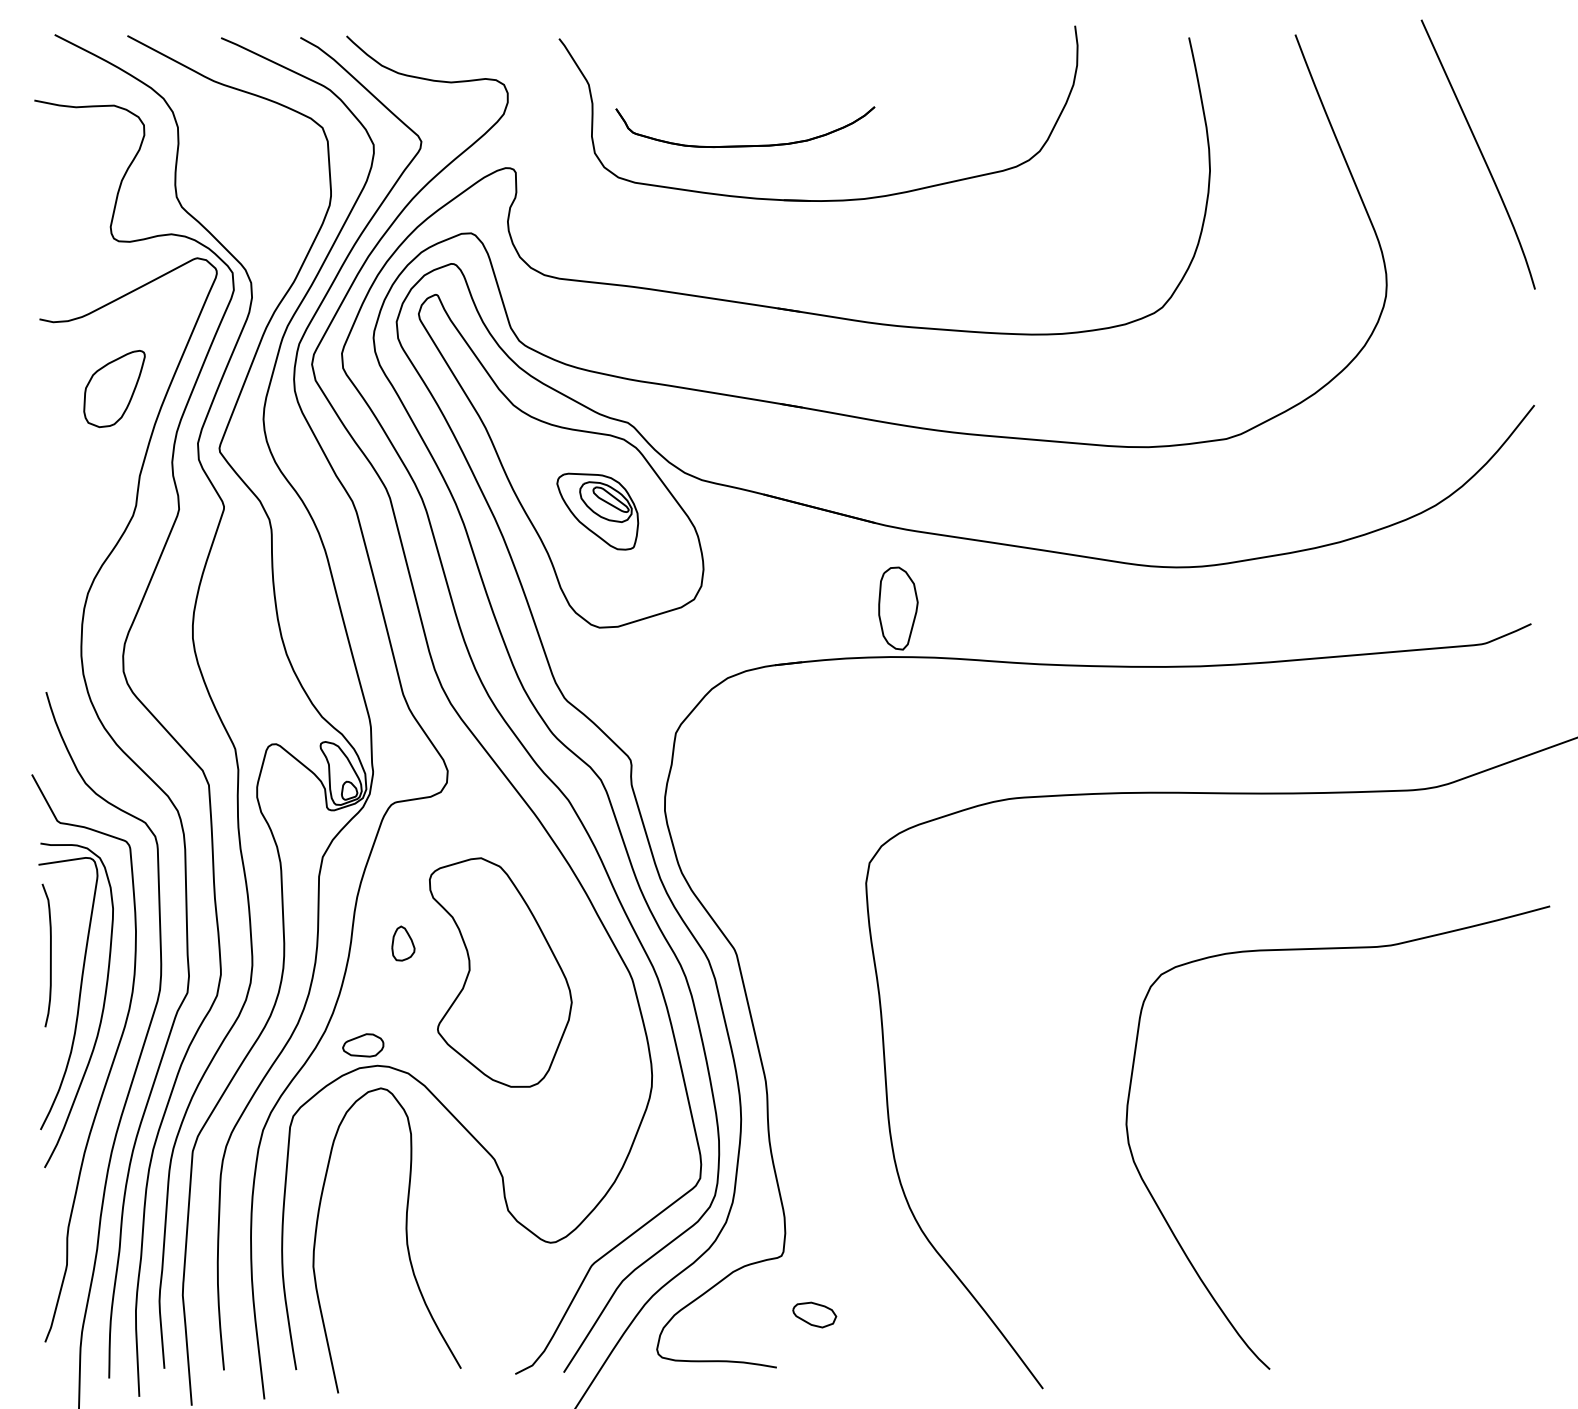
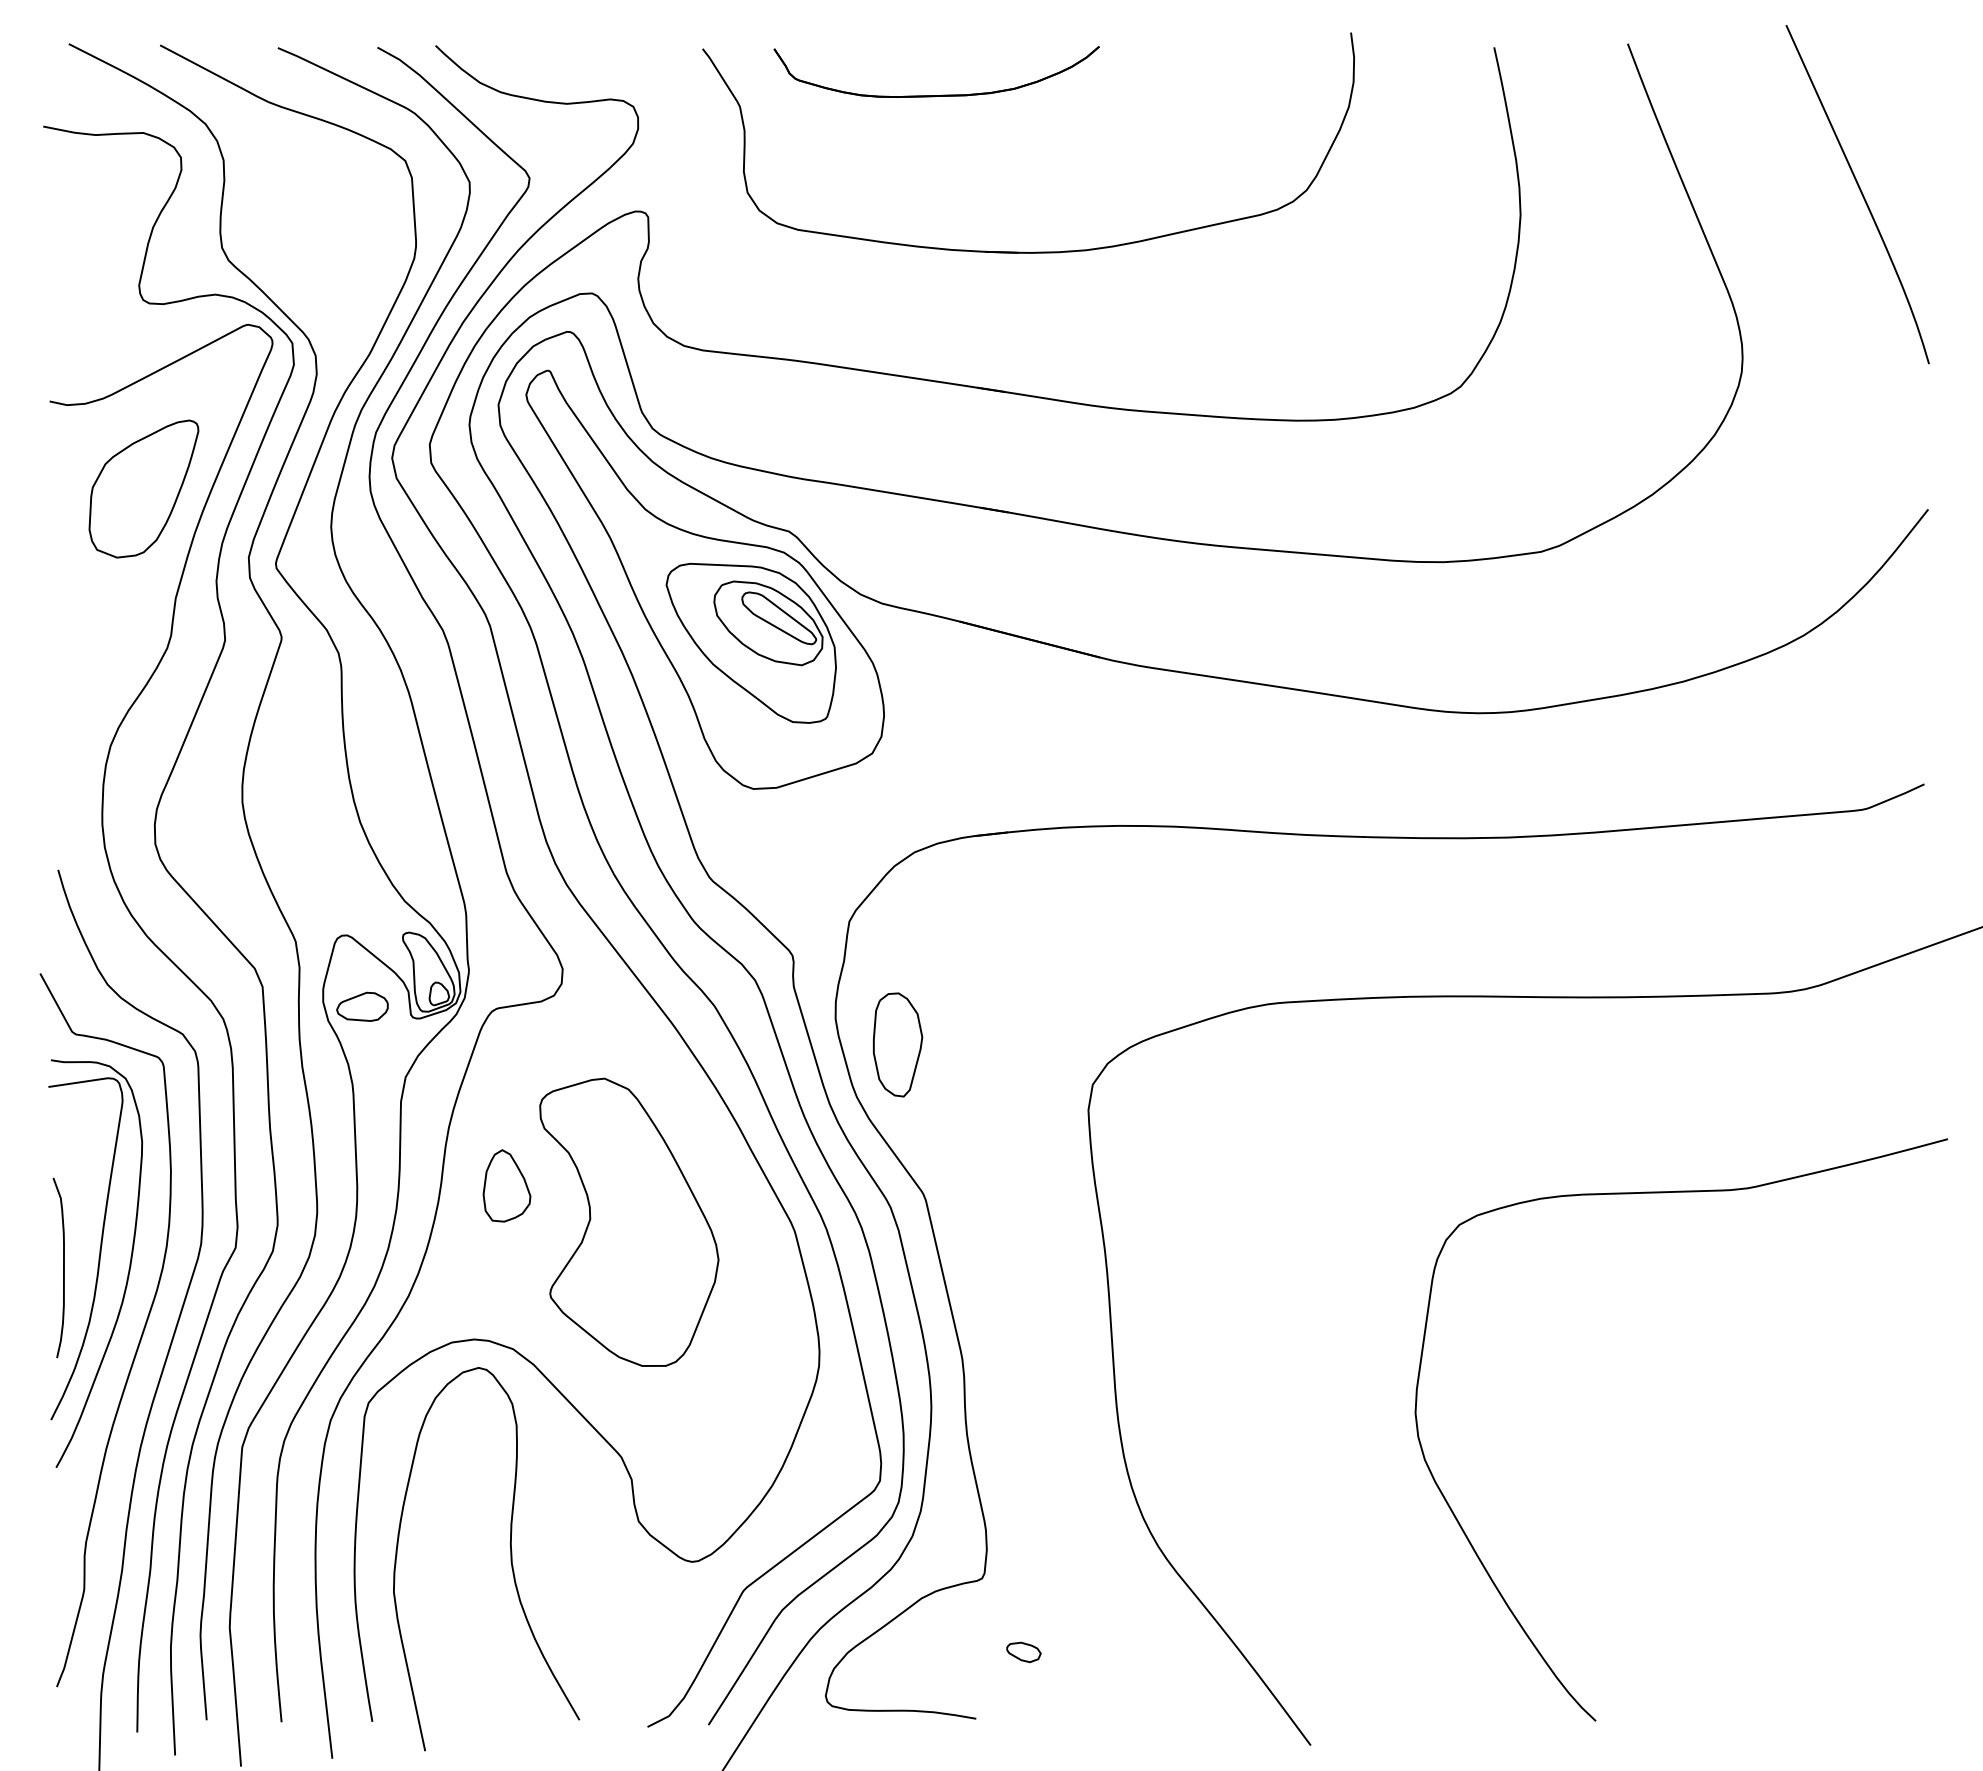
part: (750, 145) -> (942, 94), moved
part: (114, 388) -> (143, 488), size x1.43
part: (597, 511) -> (750, 642), size x1.67
part: (898, 608) -> (898, 1044), moved
part: (403, 943) -> (506, 1185), size x1.67
curve: (50, 955) -> (63, 1267), moved
part: (363, 1045) -> (362, 1006), moved
part: (814, 1314) -> (1023, 1651), size x0.62

